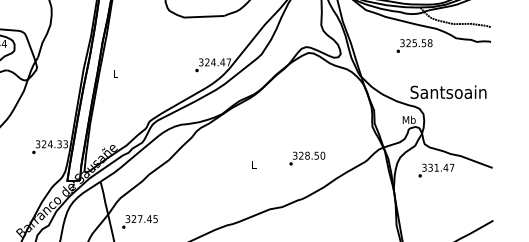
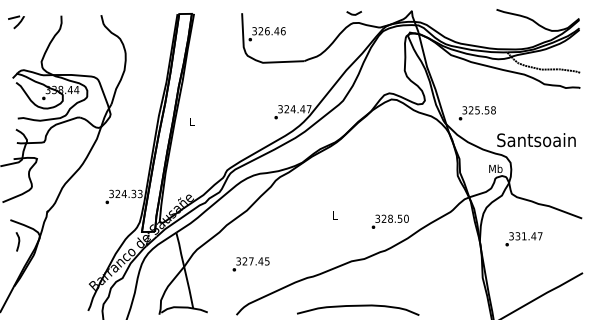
text: (413, 46) -> (476, 113), moved
text: (306, 158) -> (389, 221), moved
text: (435, 170) -> (523, 239), moved
text: (139, 222) -> (250, 264), moved

